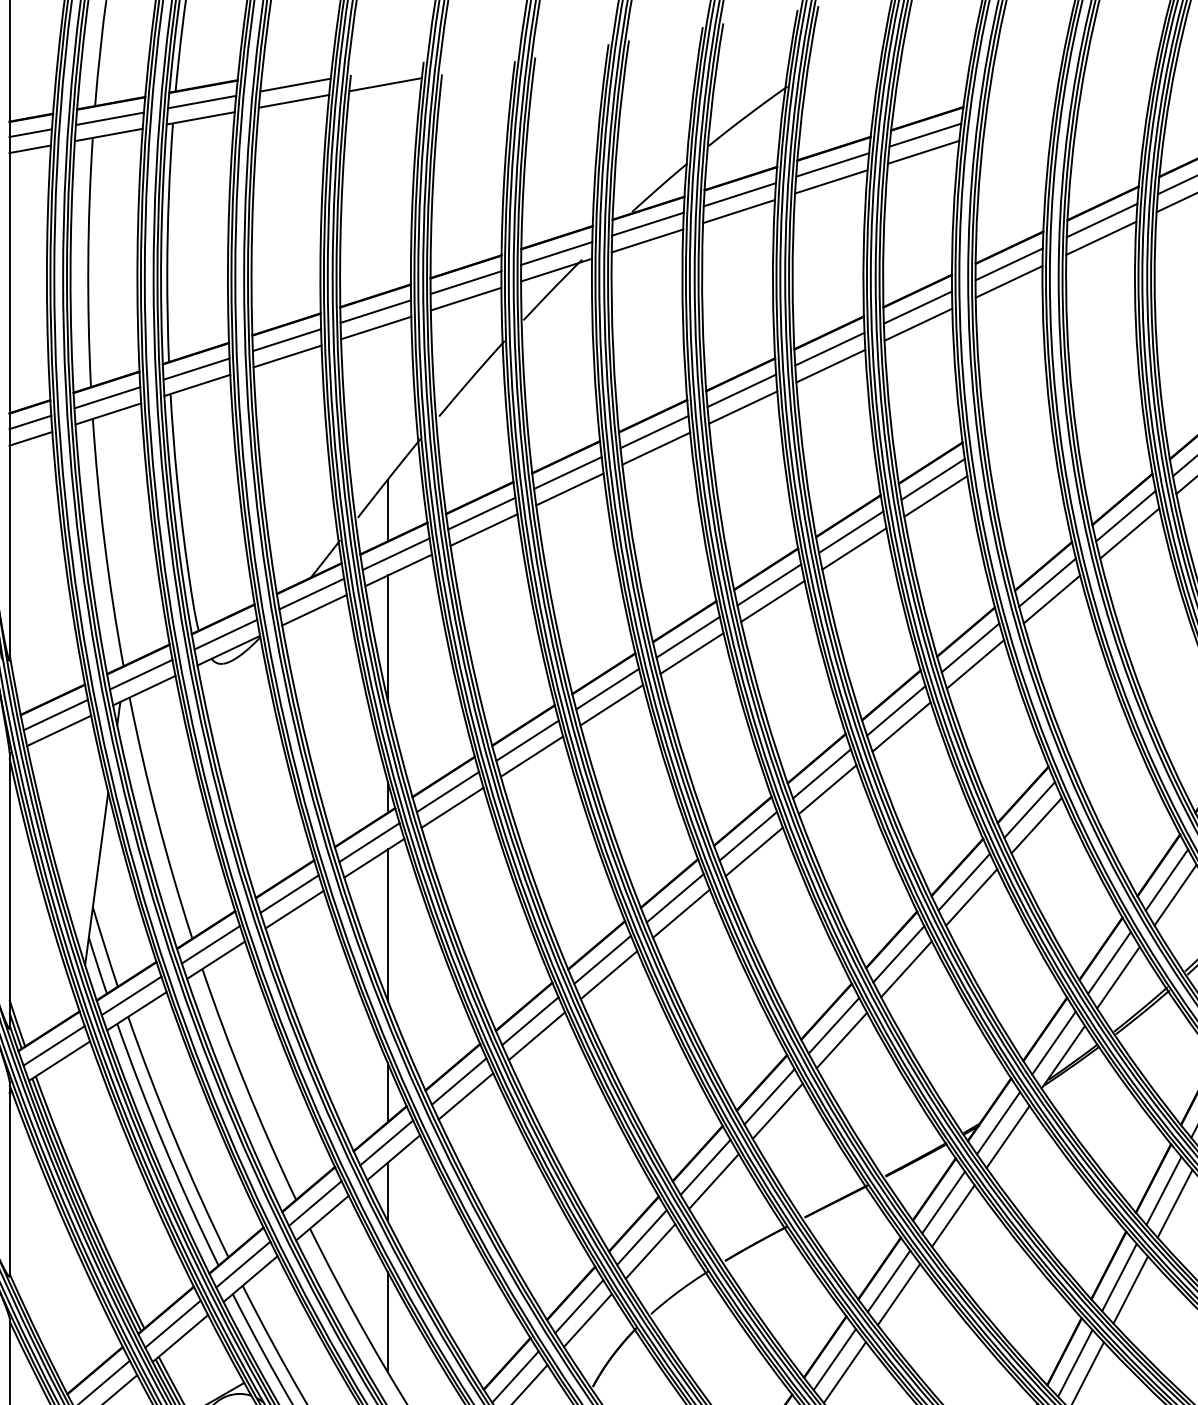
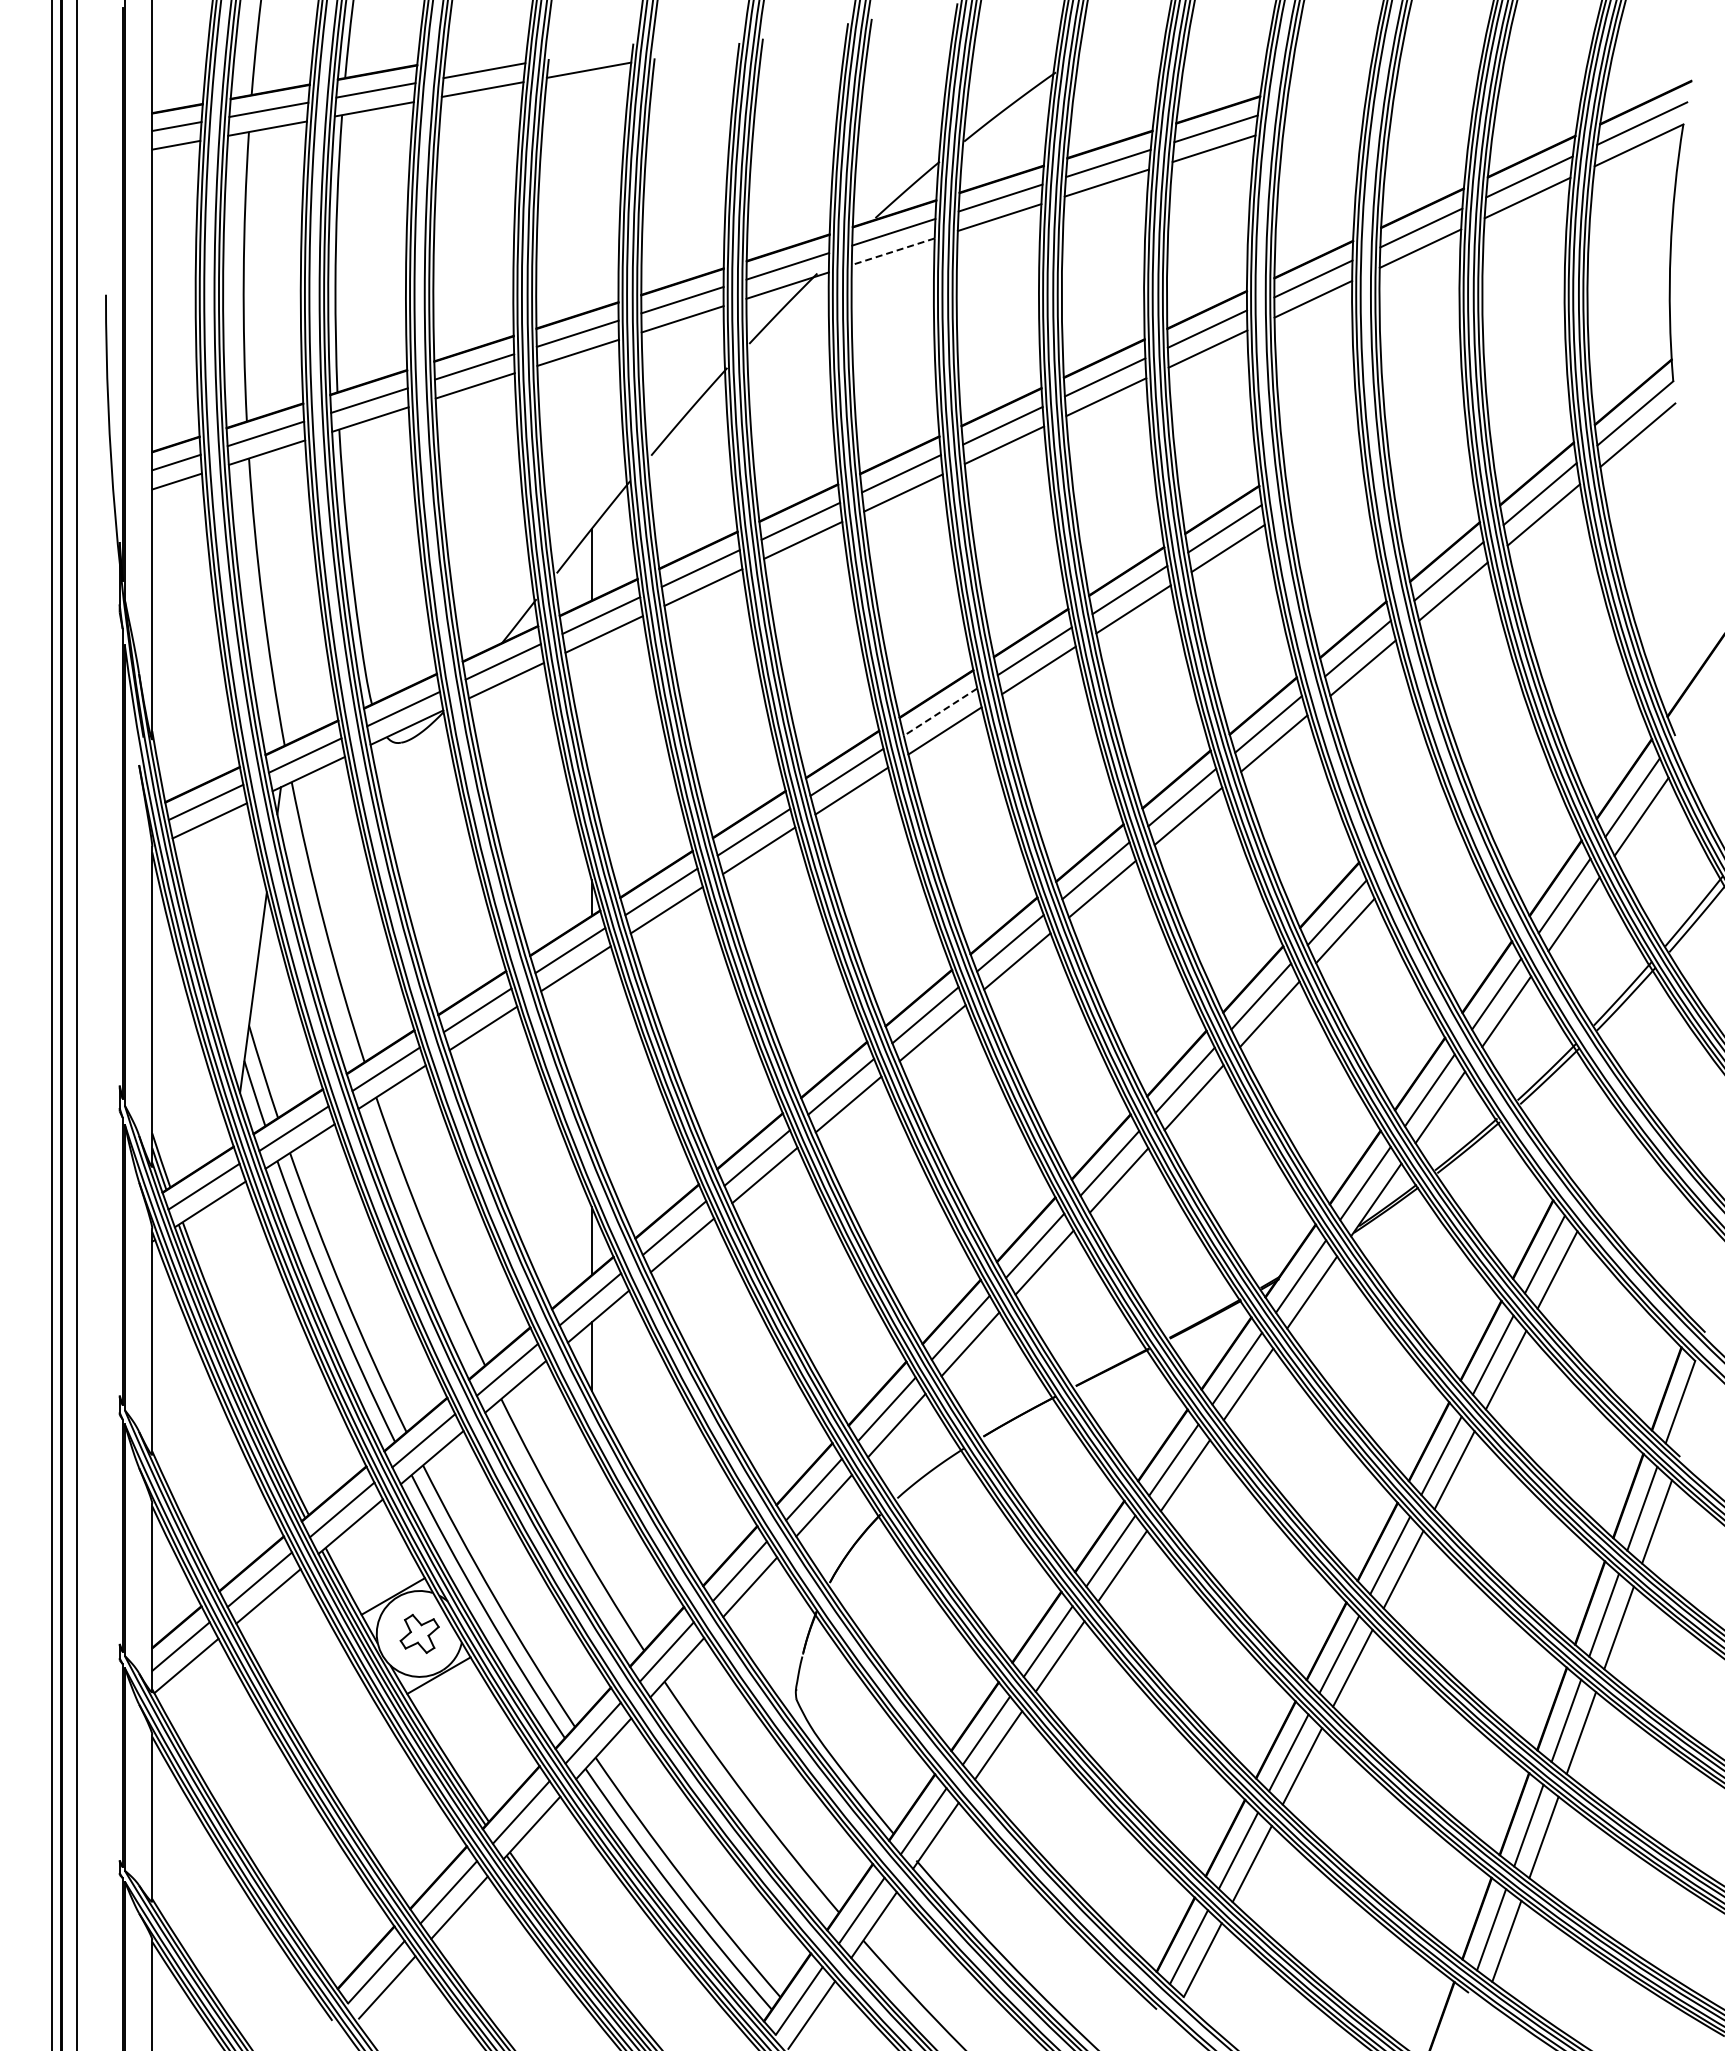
line: (647, 240) -> (893, 251), solid -> dashed
line: (688, 637) -> (940, 712), solid -> dashed
line: (387, 638) -> (591, 713), removed
line: (387, 925) -> (591, 1046), removed
line: (387, 1322) -> (591, 1507), removed

